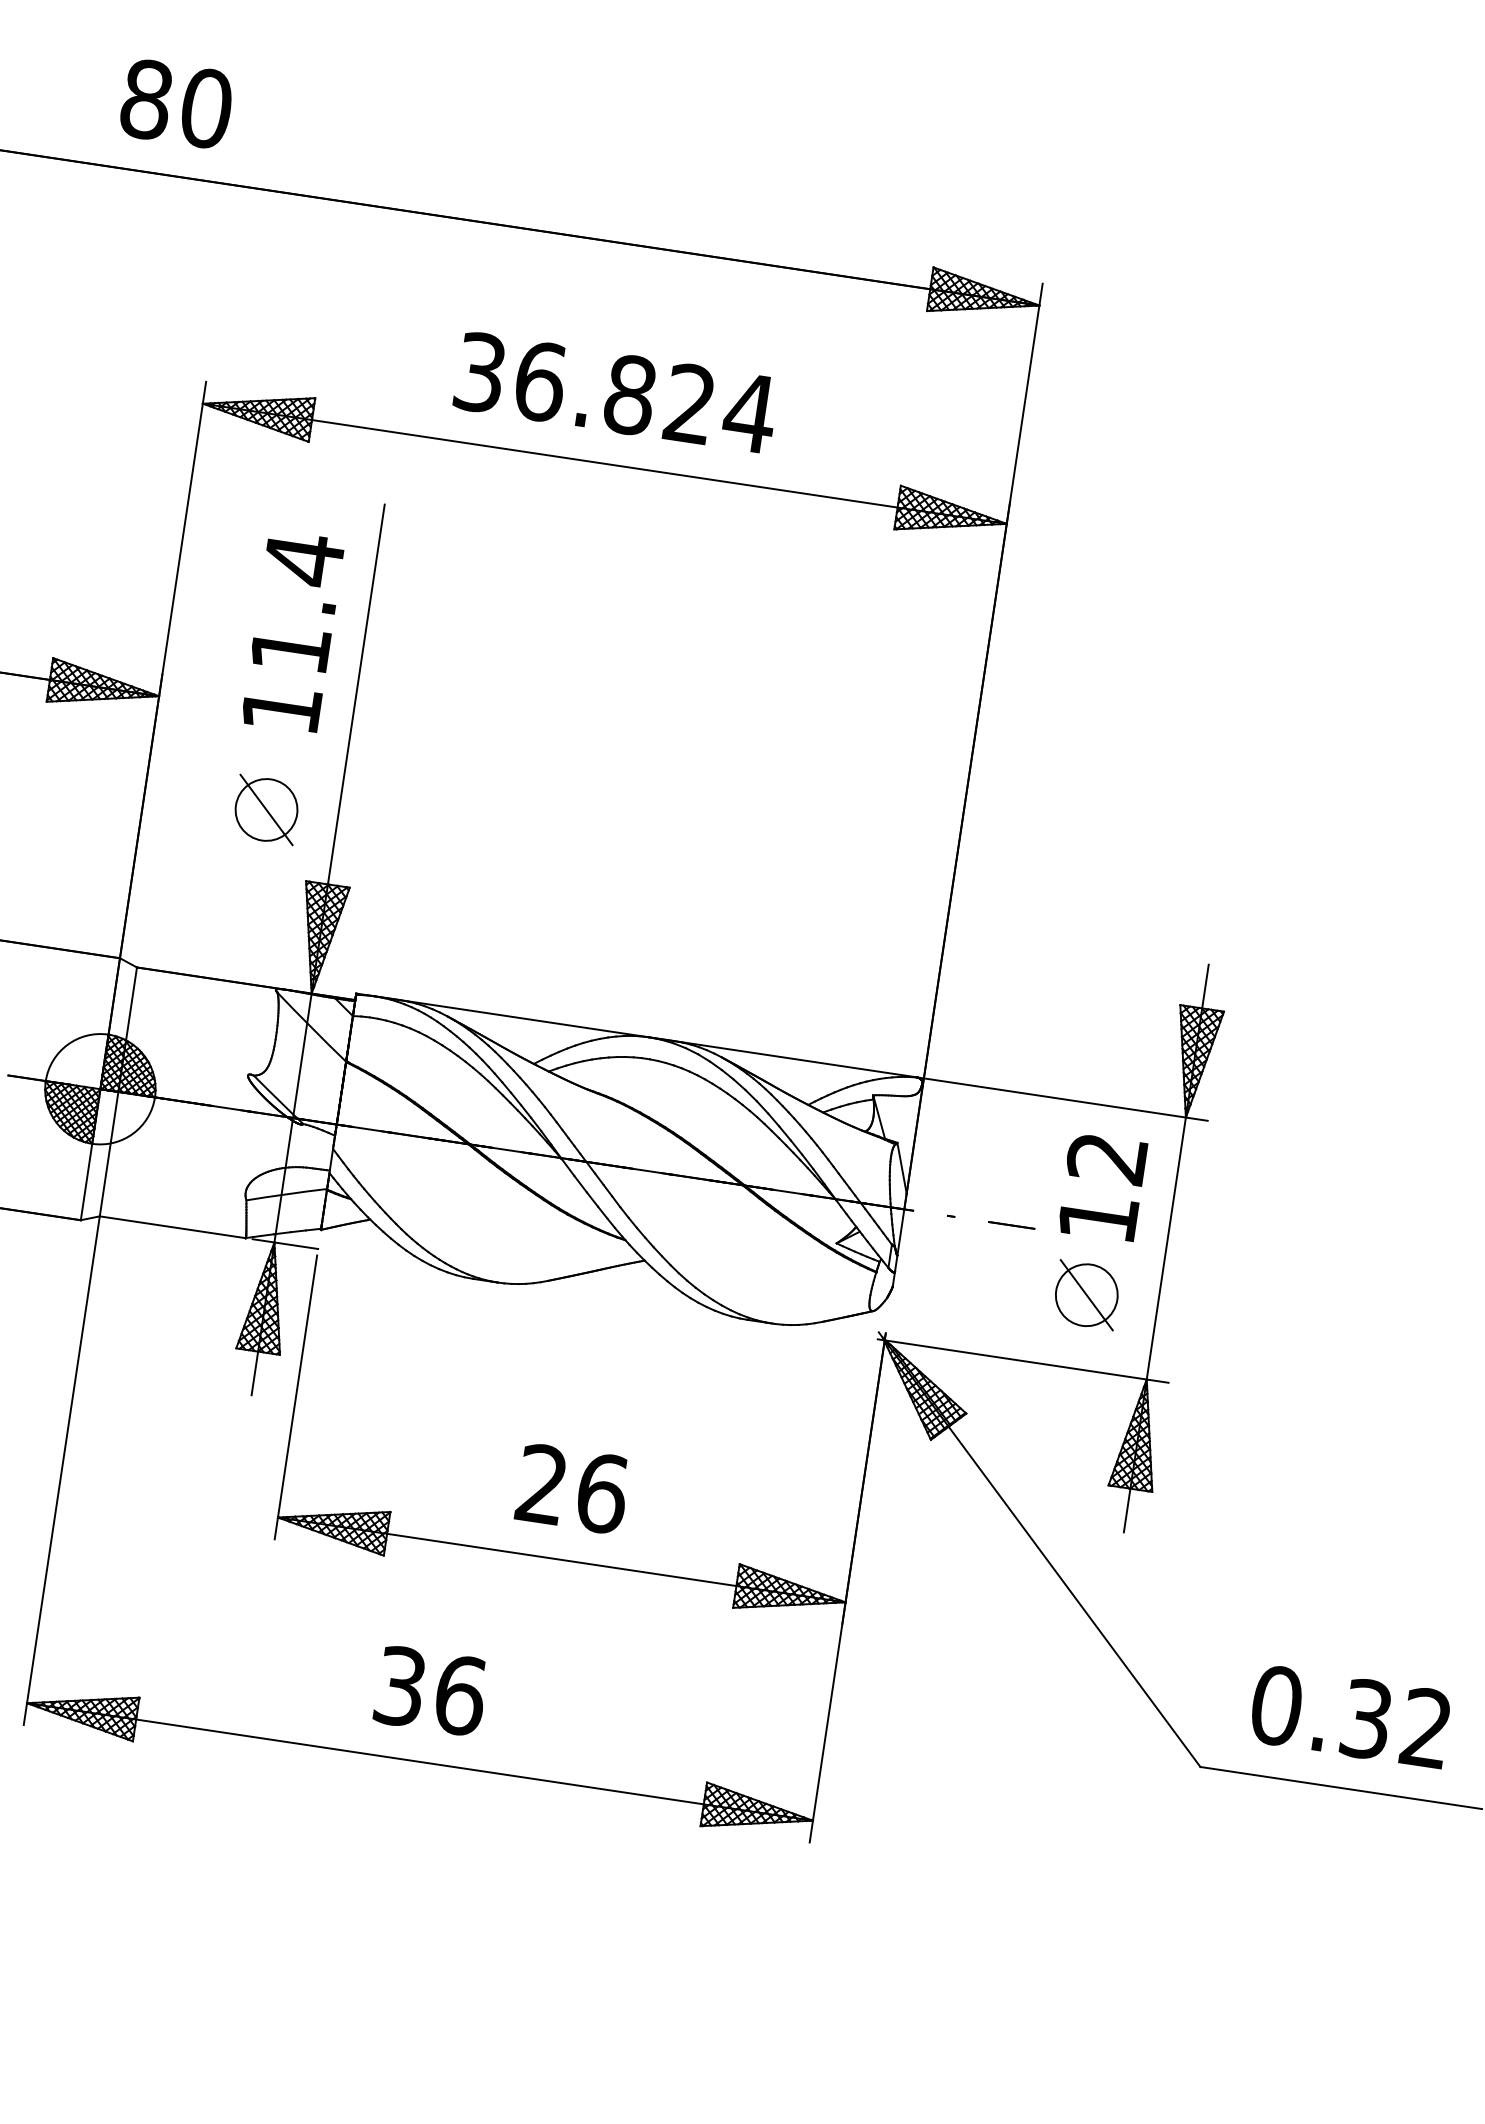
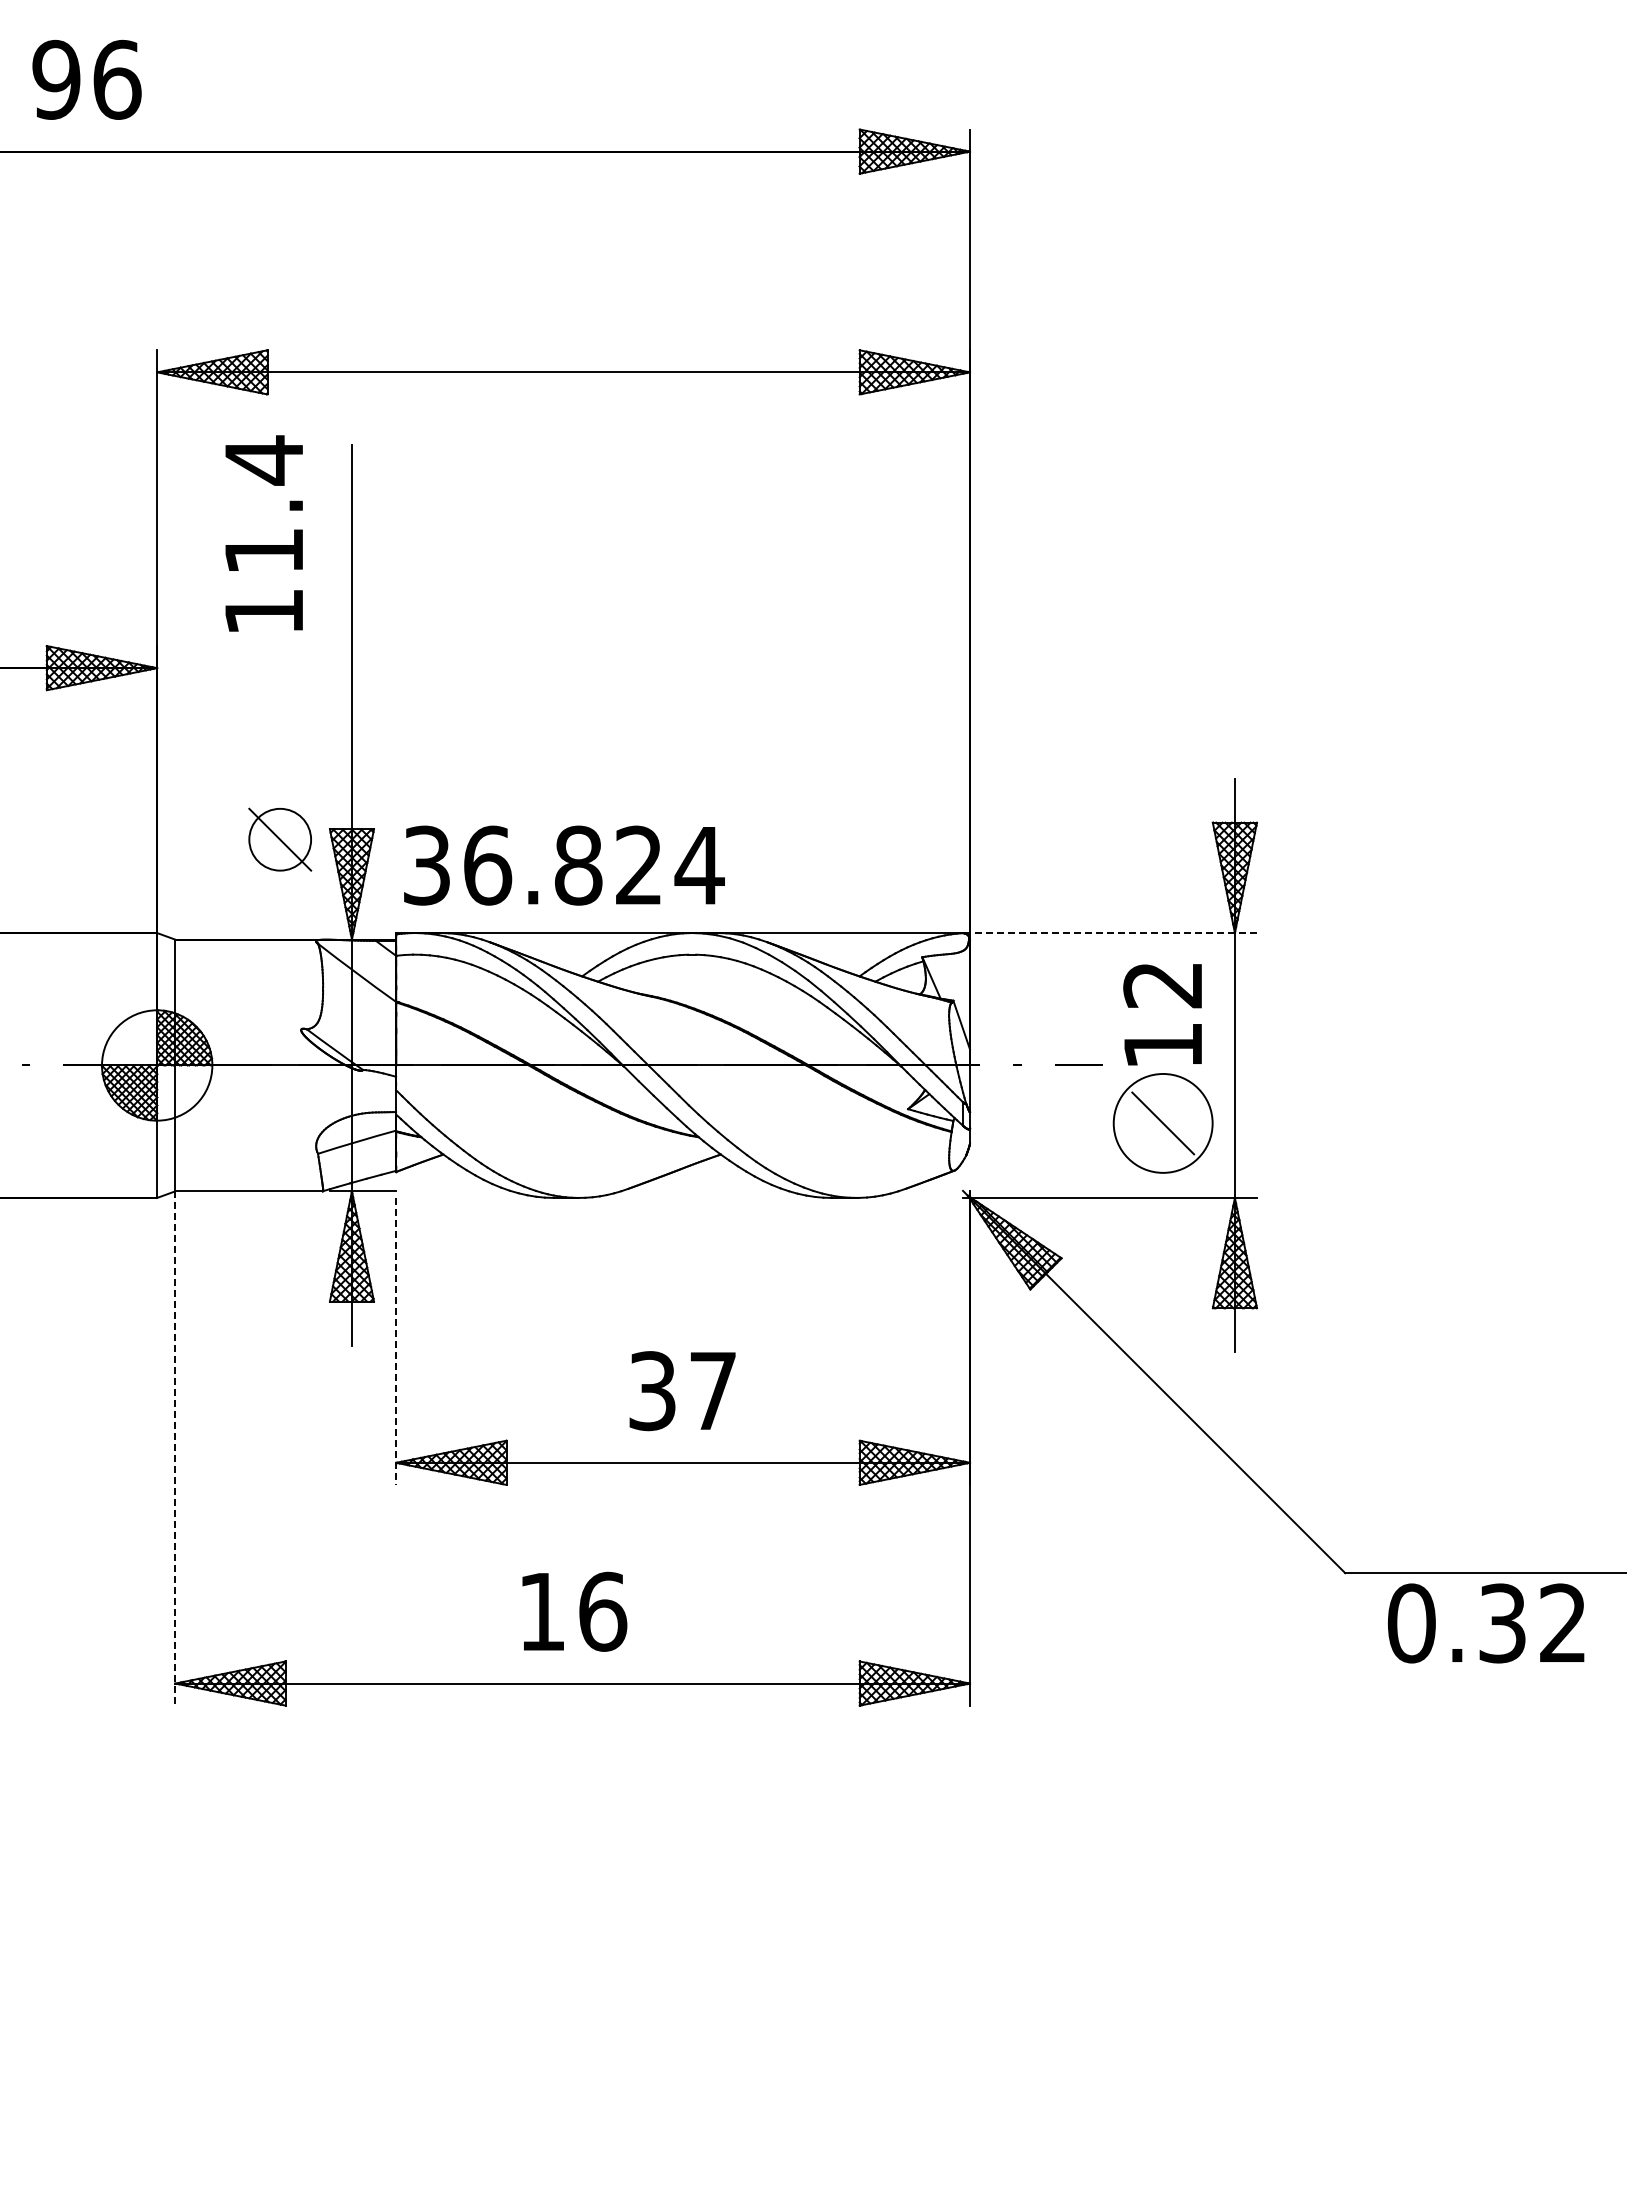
text: (176, 103) -> (86, 79), 80 -> 96
text: (616, 392) -> (564, 865), moved
text: (292, 631) -> (263, 533), moved
part: (266, 809) -> (280, 839), moved
line: (1061, 1099) -> (1109, 933), solid -> dashed
circle: (1087, 1295) -> (1163, 1123), size x1.6
line: (296, 1397) -> (396, 1341), solid -> dashed
line: (61, 1470) -> (175, 1448), solid -> dashed
text: (572, 1489) -> (683, 1391), 26 -> 37
text: (400, 1686) -> (542, 1611), 36 -> 16
text: (1350, 1716) -> (1486, 1623), moved

